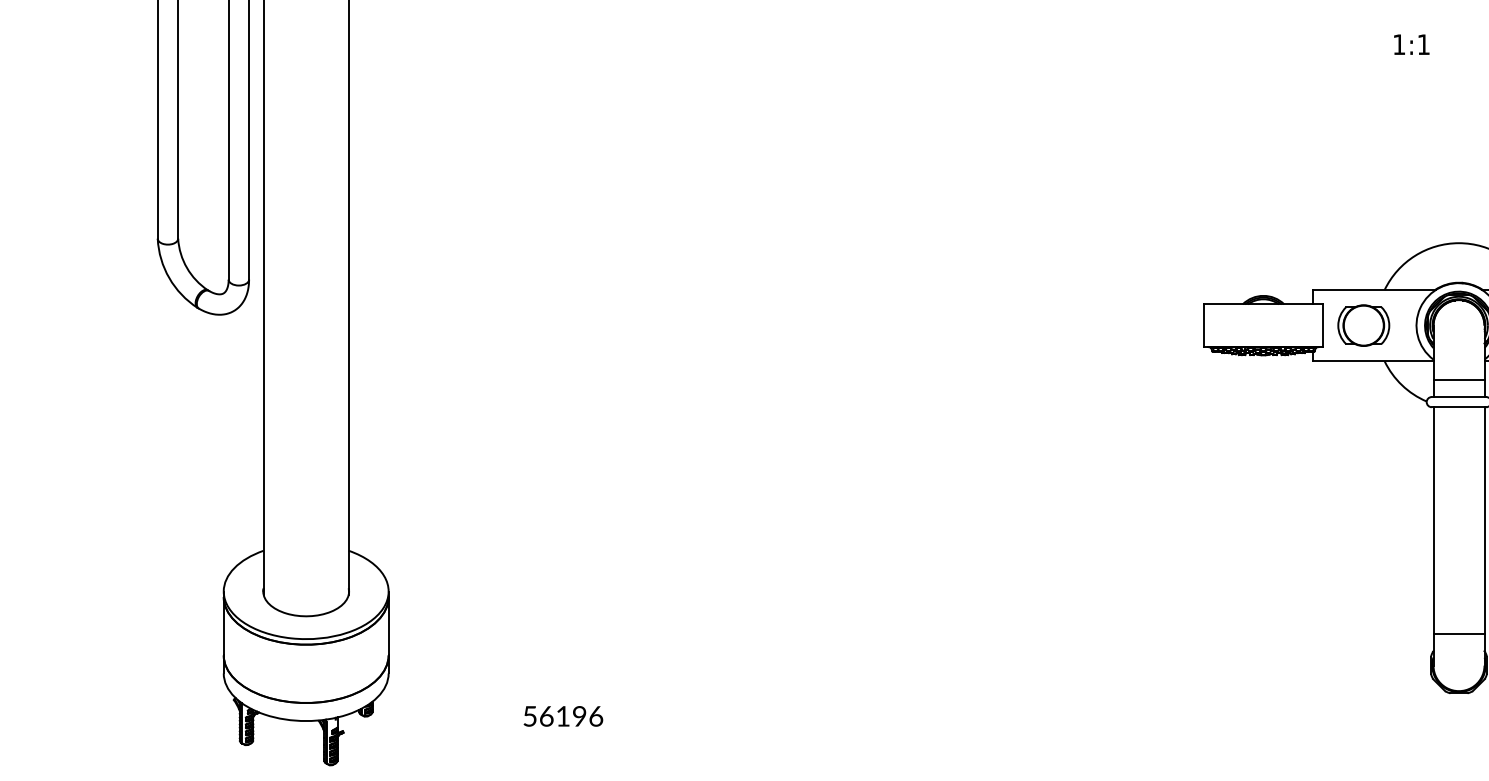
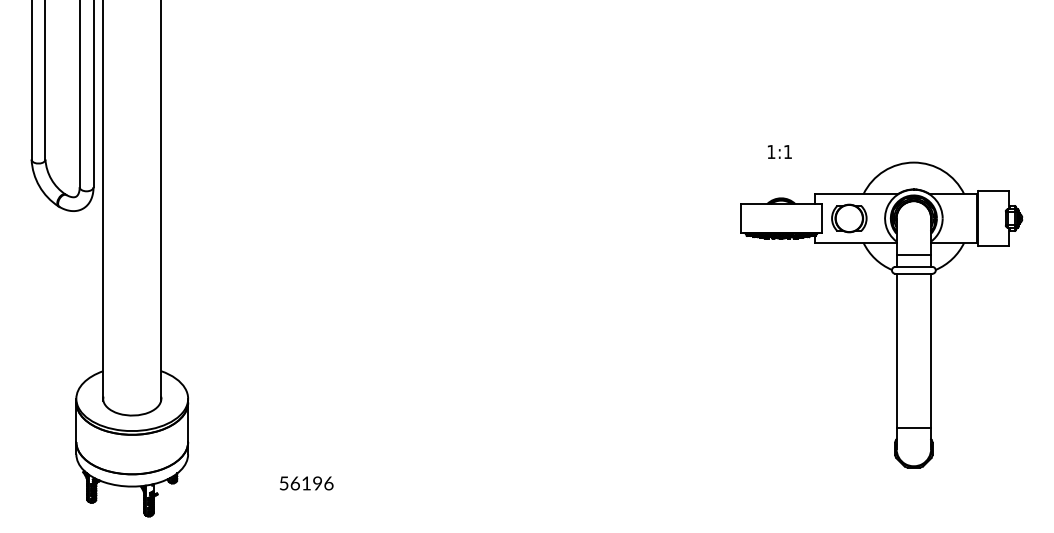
text: (1411, 43) -> (779, 151), moved

